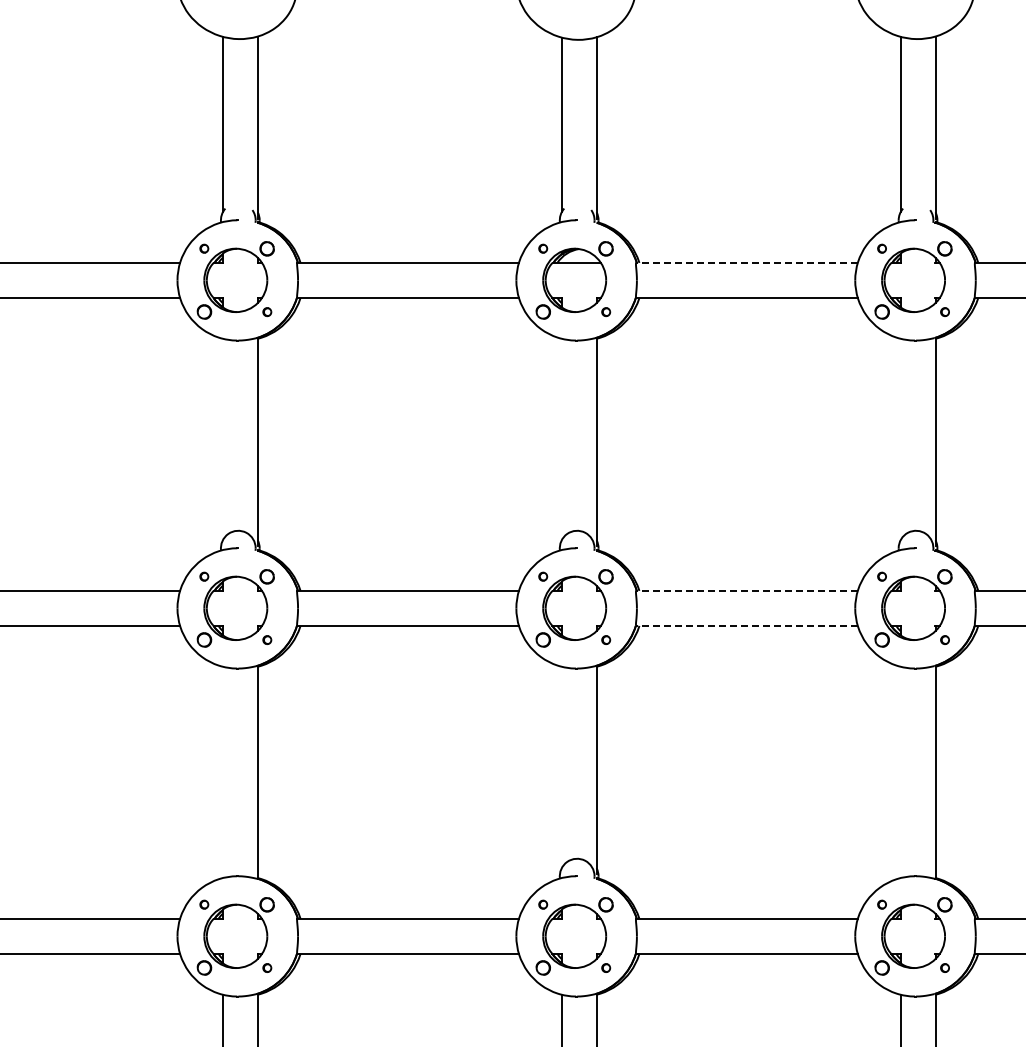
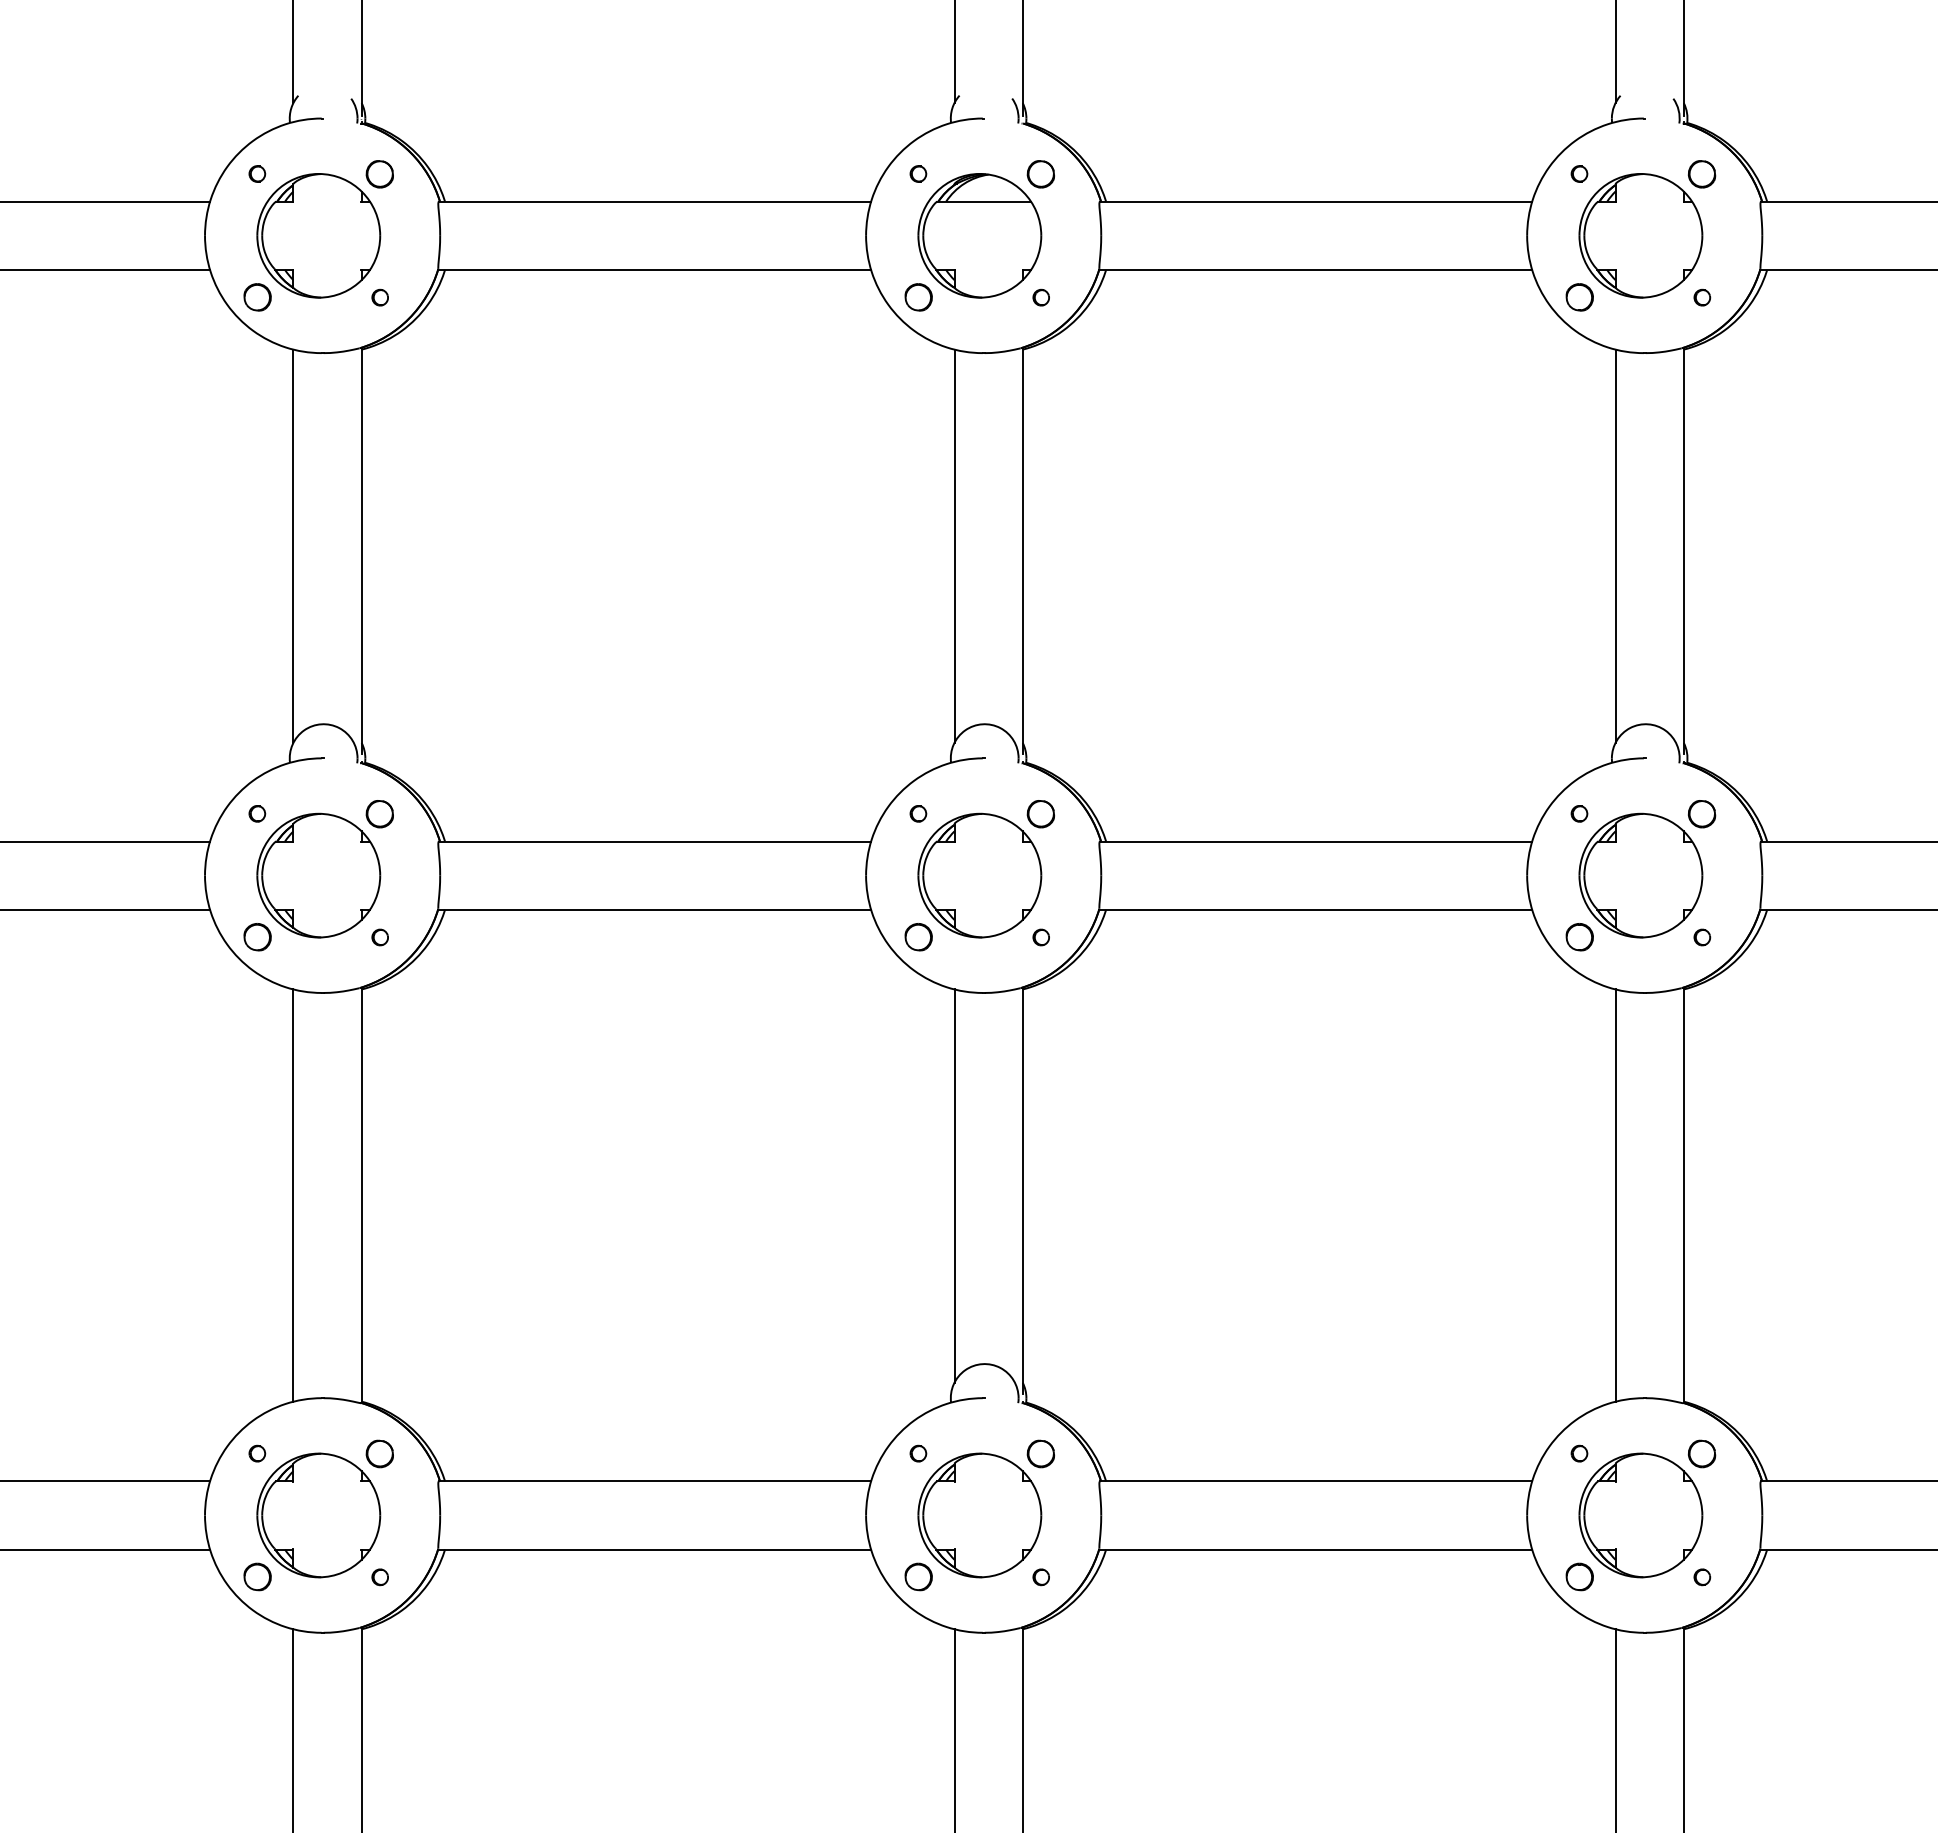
line: (747, 262) -> (1316, 200), dashed -> solid
line: (222, 439) -> (292, 546), added
line: (561, 439) -> (954, 546), added
line: (900, 439) -> (1615, 546), added
line: (747, 590) -> (1316, 840), dashed -> solid
line: (746, 625) -> (1315, 908), dashed -> solid
line: (561, 767) -> (954, 1186), added
line: (222, 772) -> (292, 1195), added
line: (900, 772) -> (1615, 1195), added

